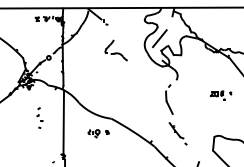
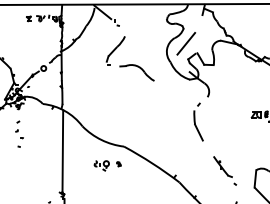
part: (116, 50) -> (130, 58), size x1.67
part: (39, 117) -> (18, 133), moved
part: (177, 133) -> (224, 170), moved

